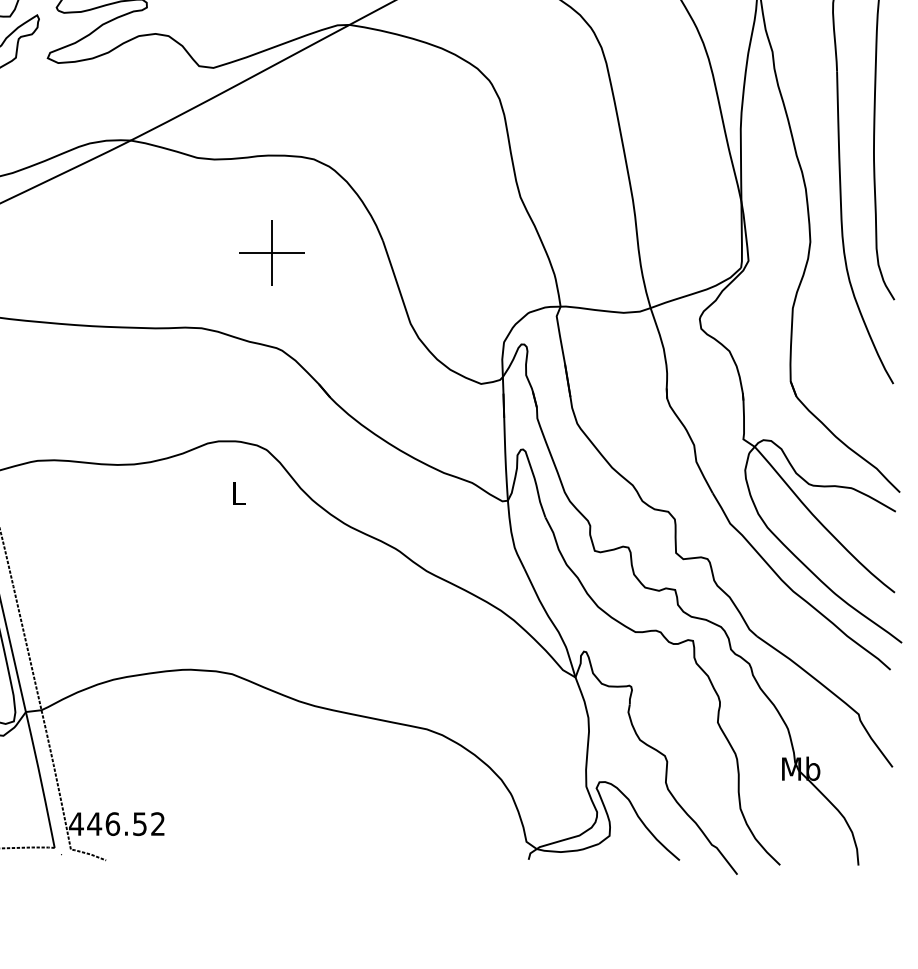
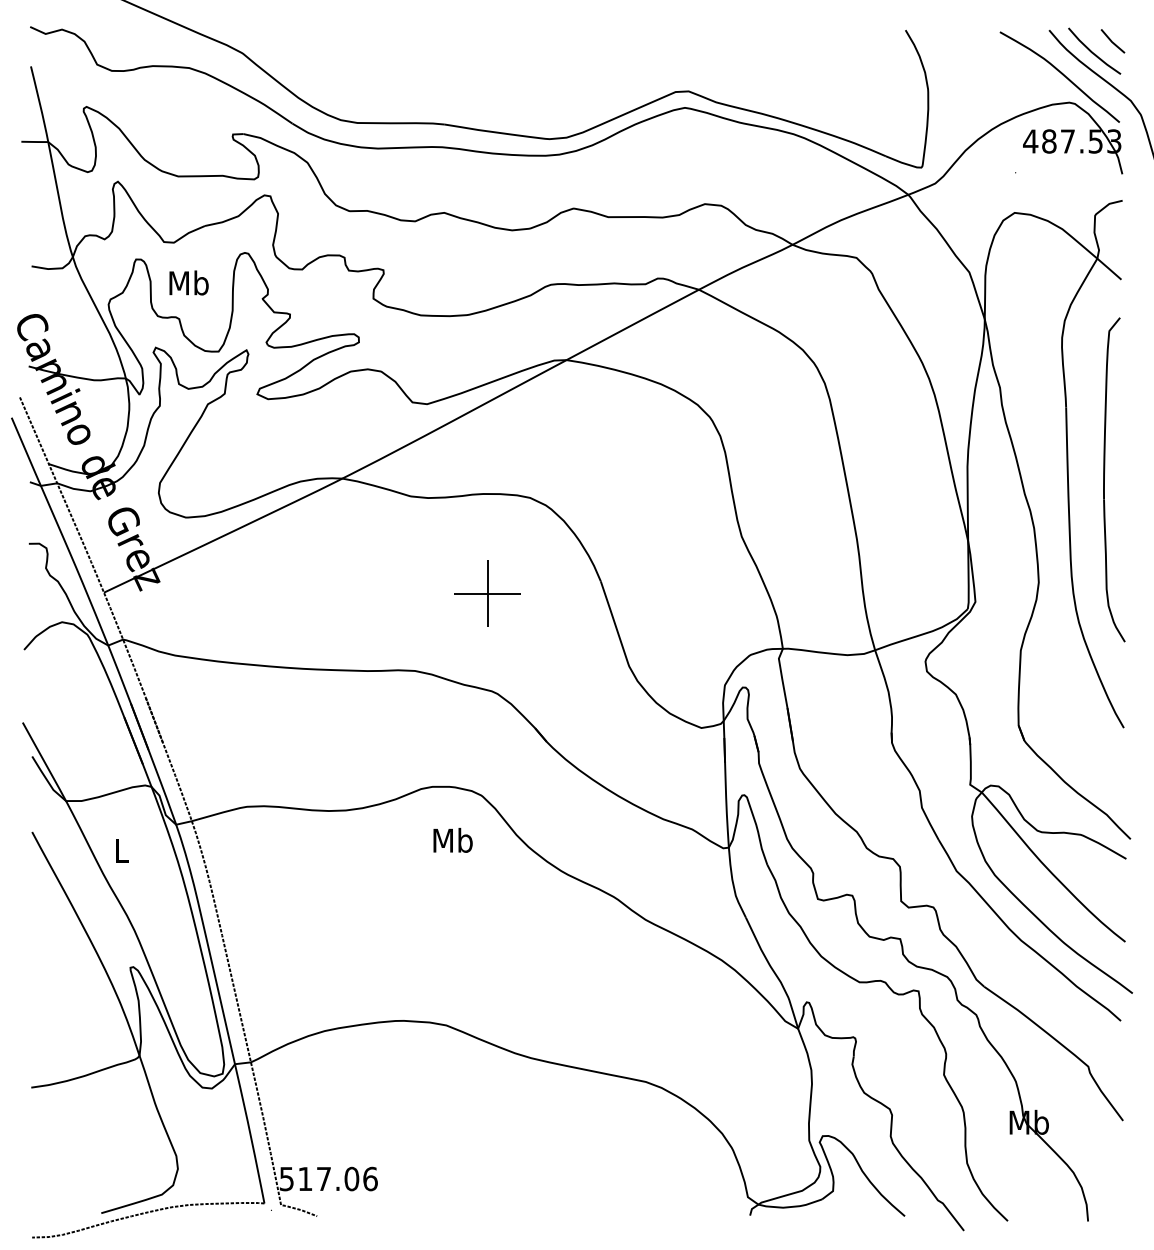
text: (238, 492) -> (452, 839), L -> Mb
text: (117, 823) -> (328, 1178), 446.52 -> 517.06

